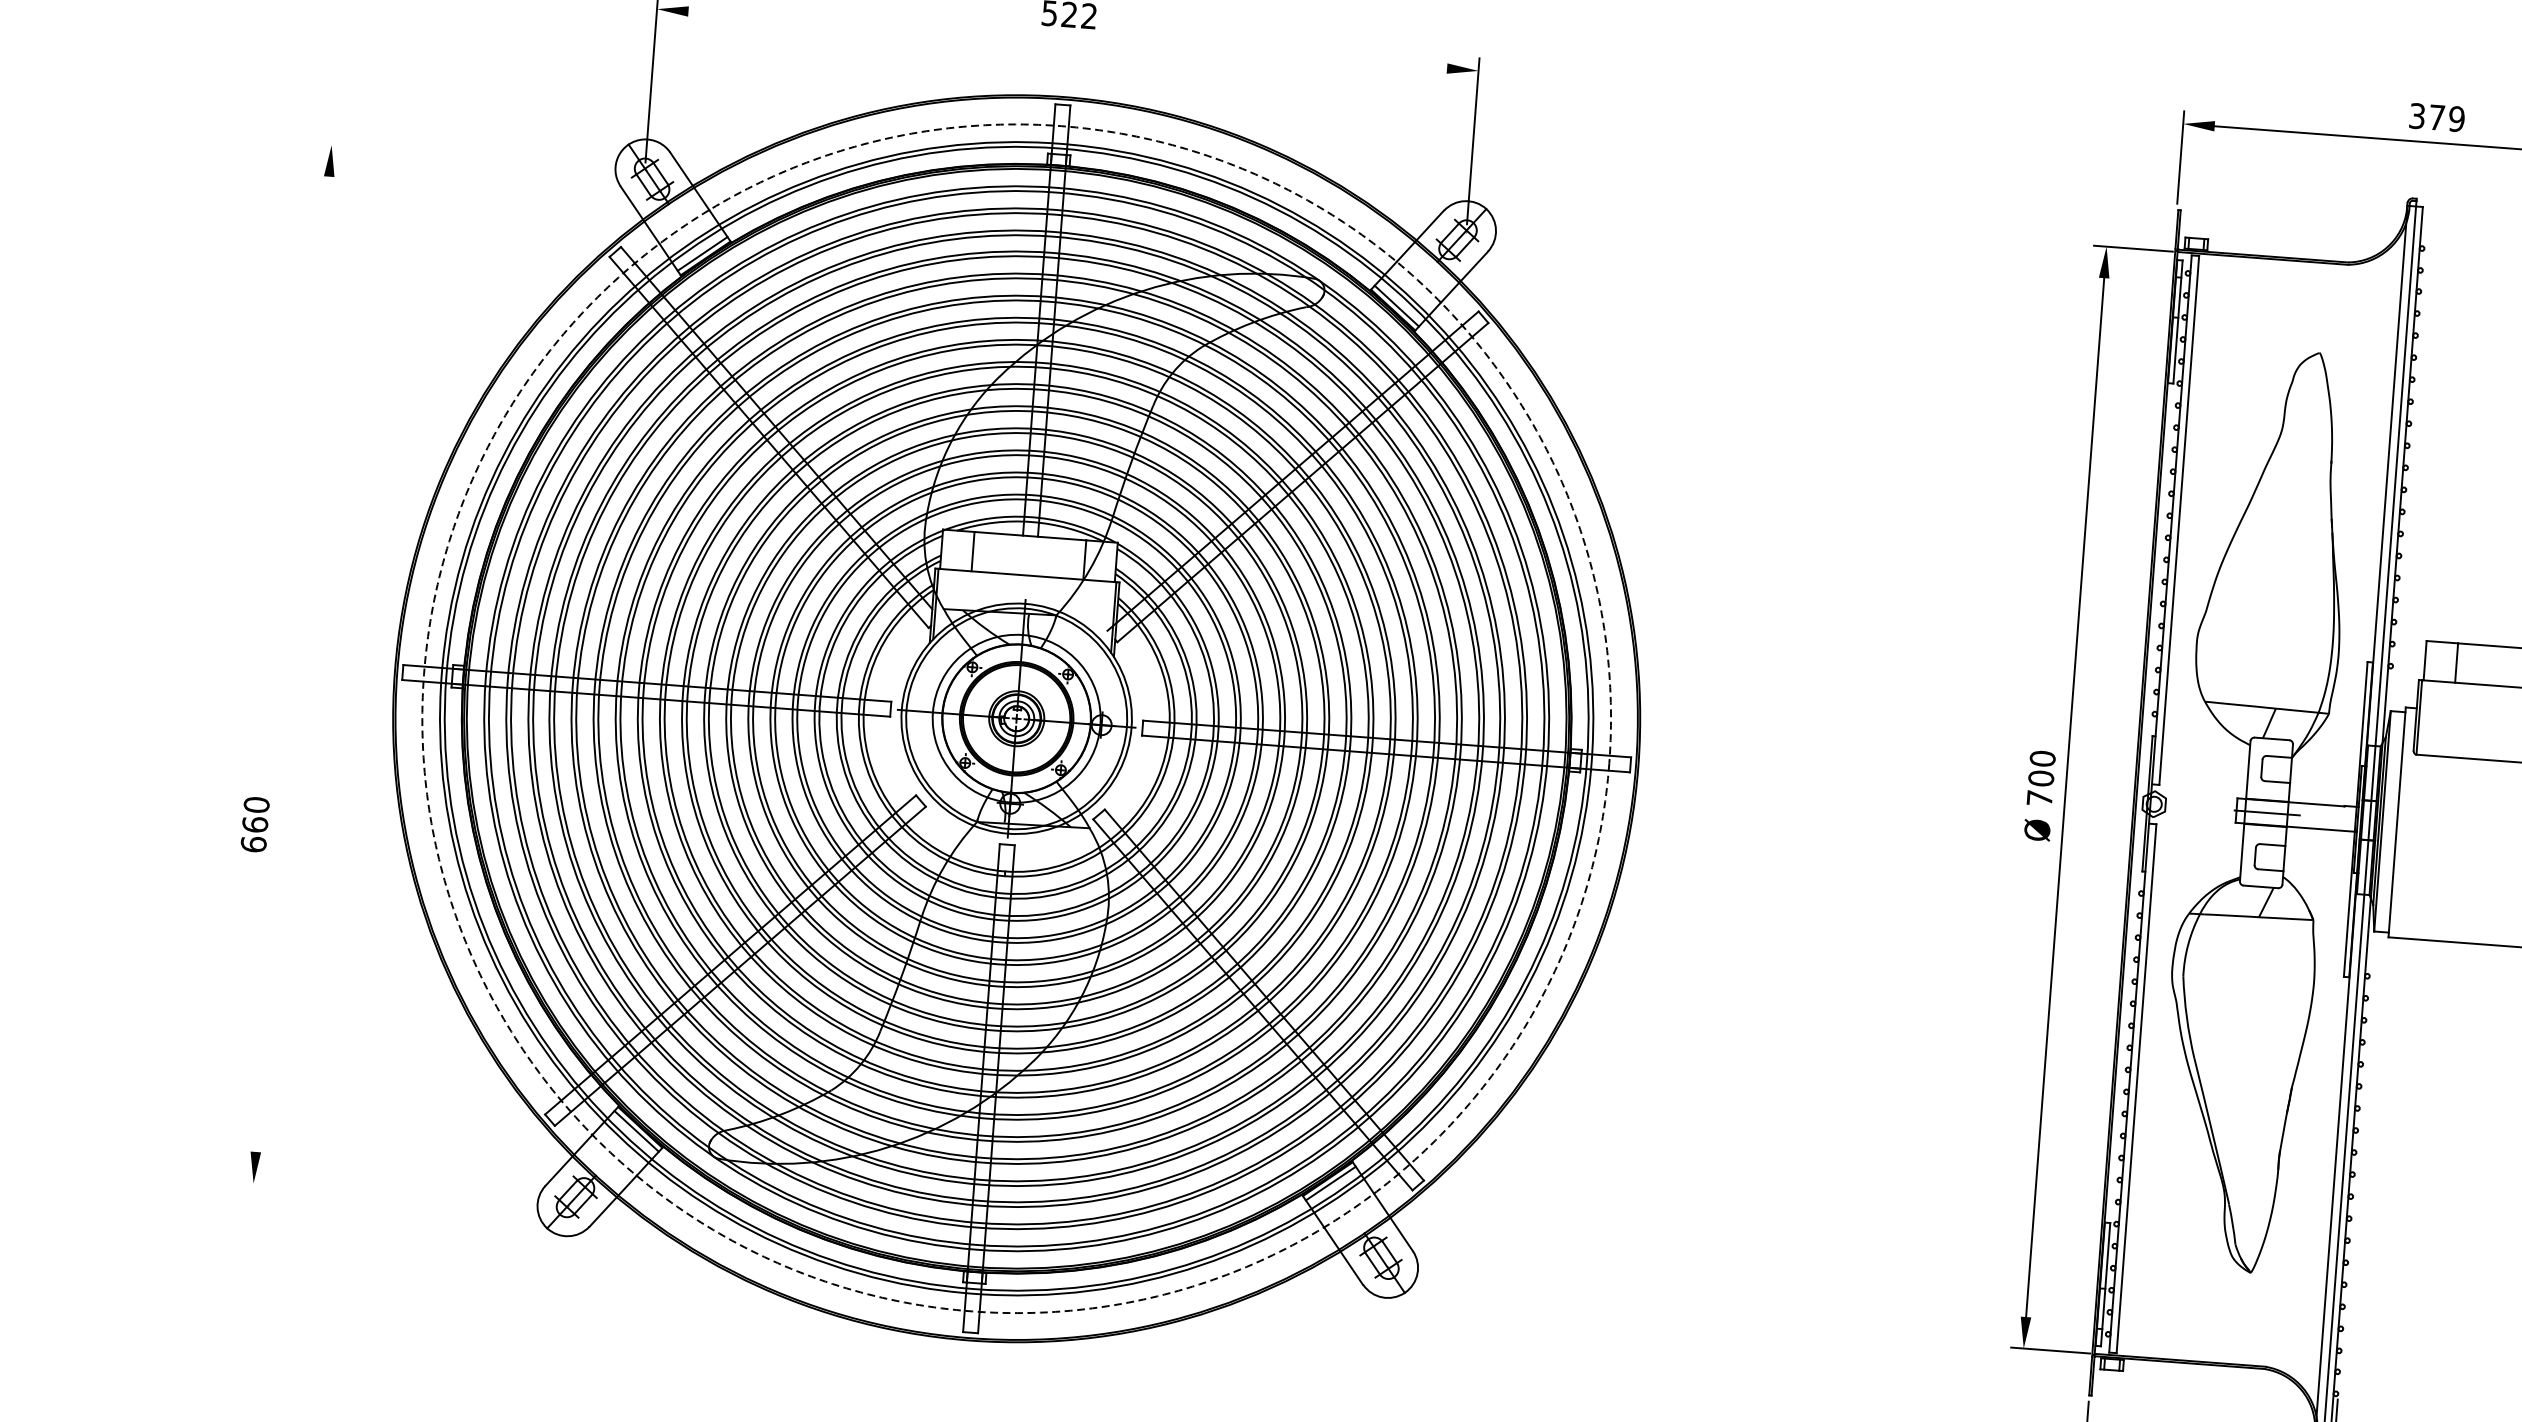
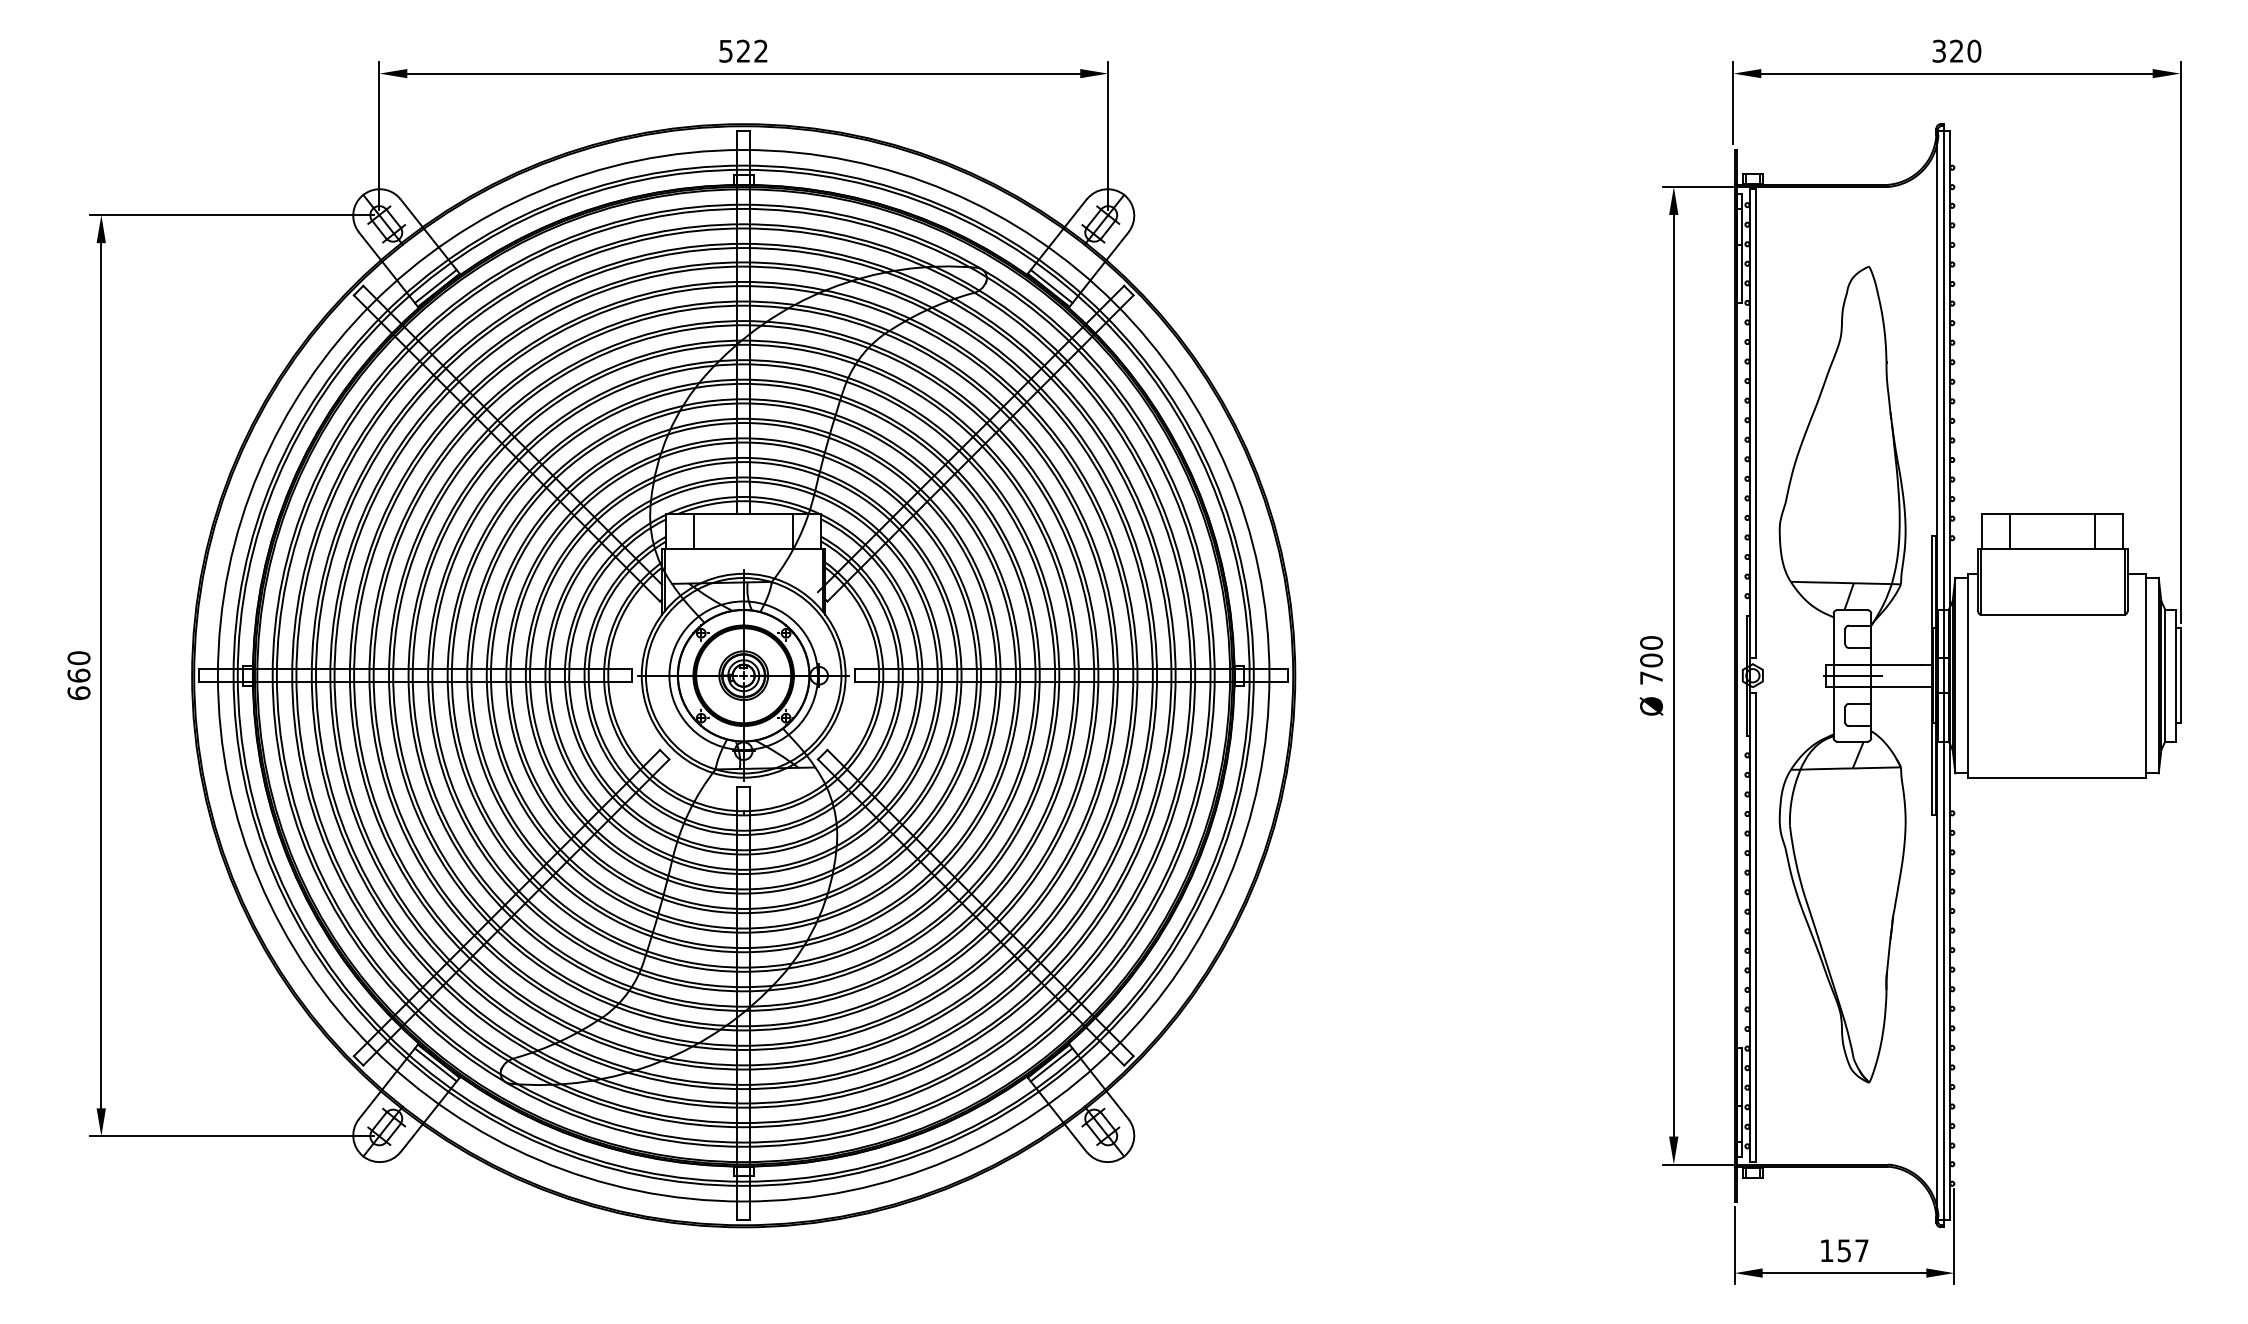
line: (1067, 39) -> (743, 73), added
text: (2446, 117) -> (1965, 50), 379 -> 320
line: (478, 156) -> (231, 215), added
line: (292, 664) -> (101, 675), added
circle: (1016, 718) -> (743, 675), dashed -> solid
text: (254, 824) -> (78, 675), moved
line: (400, 1194) -> (231, 1136), added

